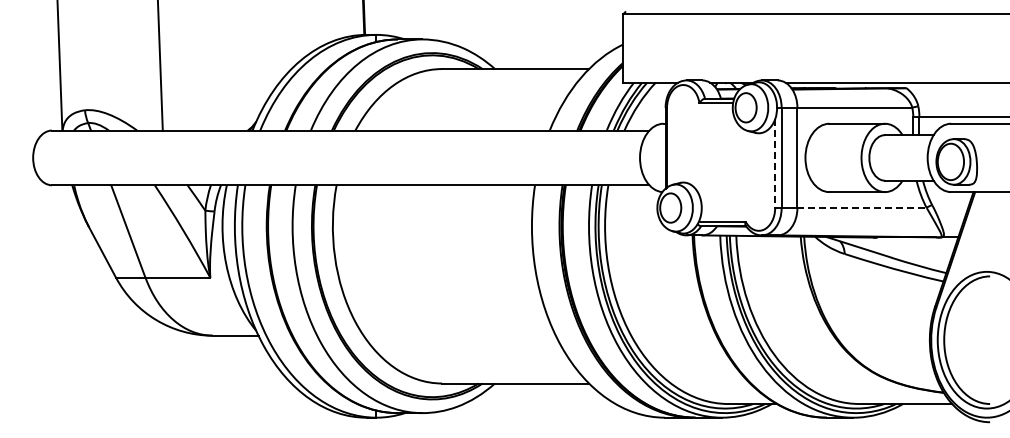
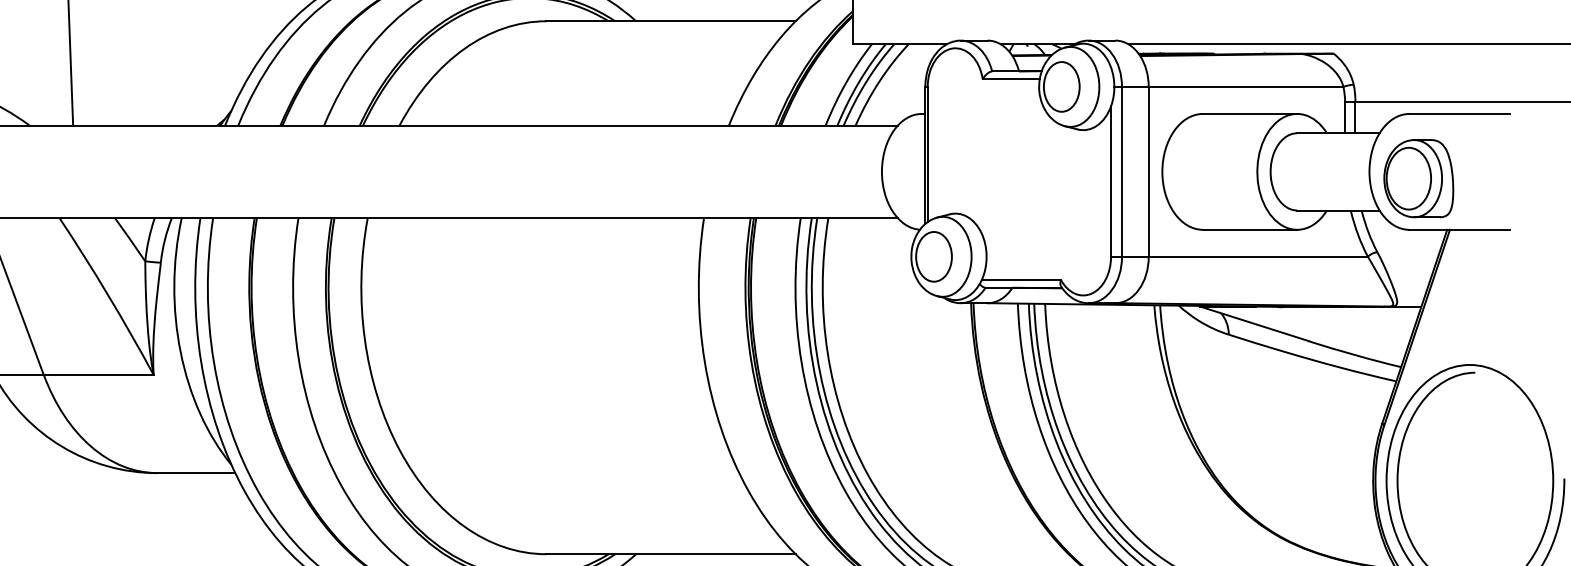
line: (775, 164) -> (1111, 183), dashed -> solid
line: (862, 208) -> (1259, 257), dashed -> solid

